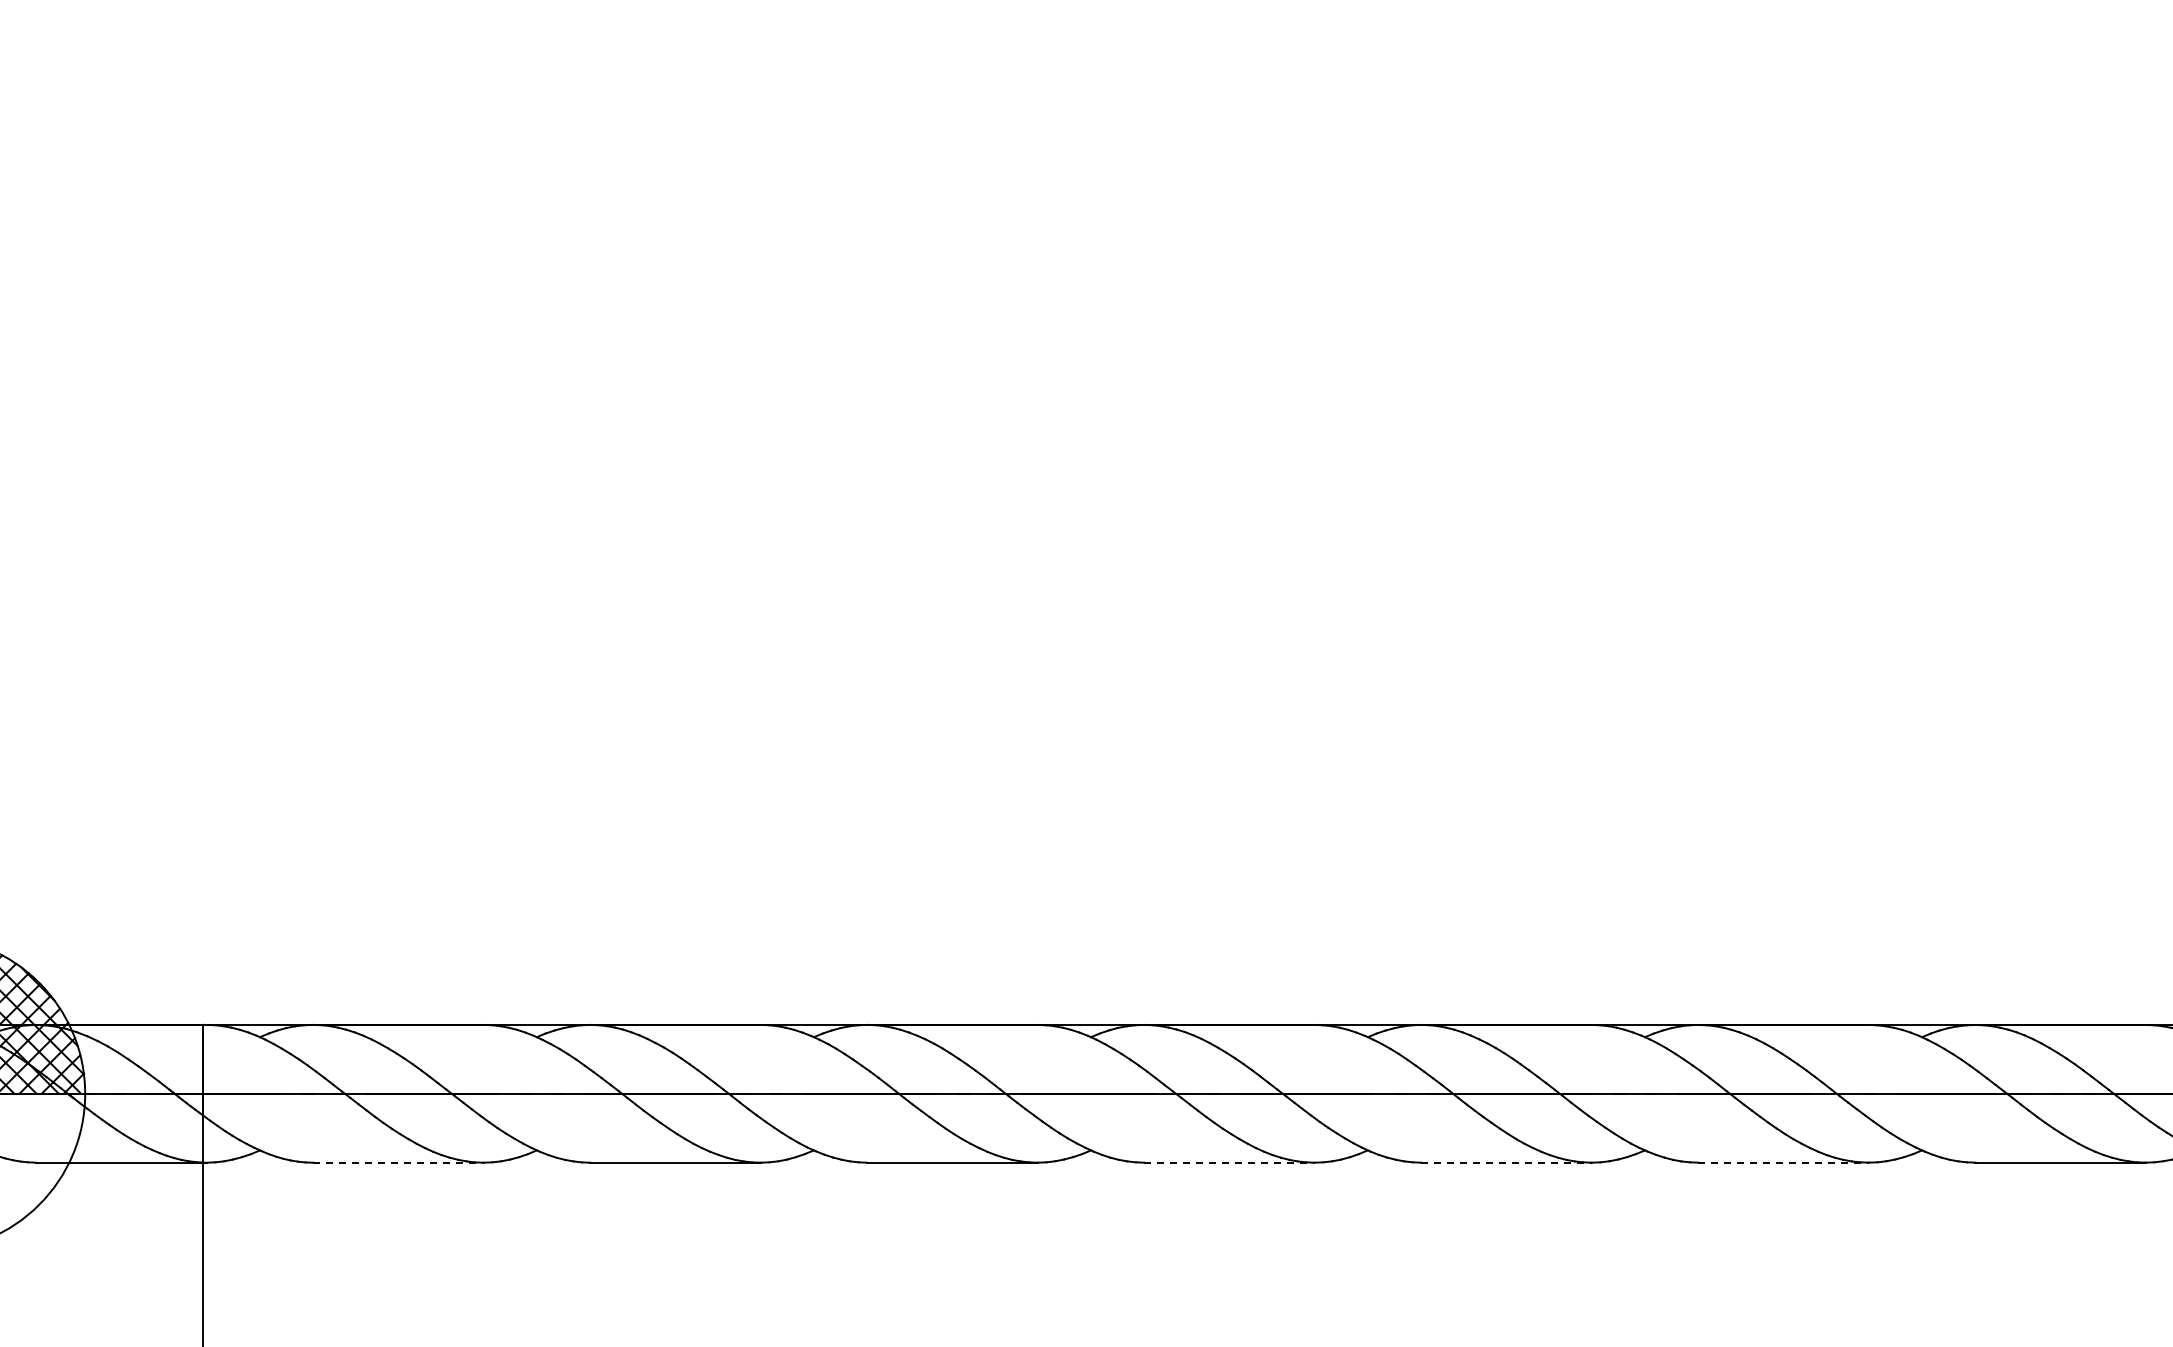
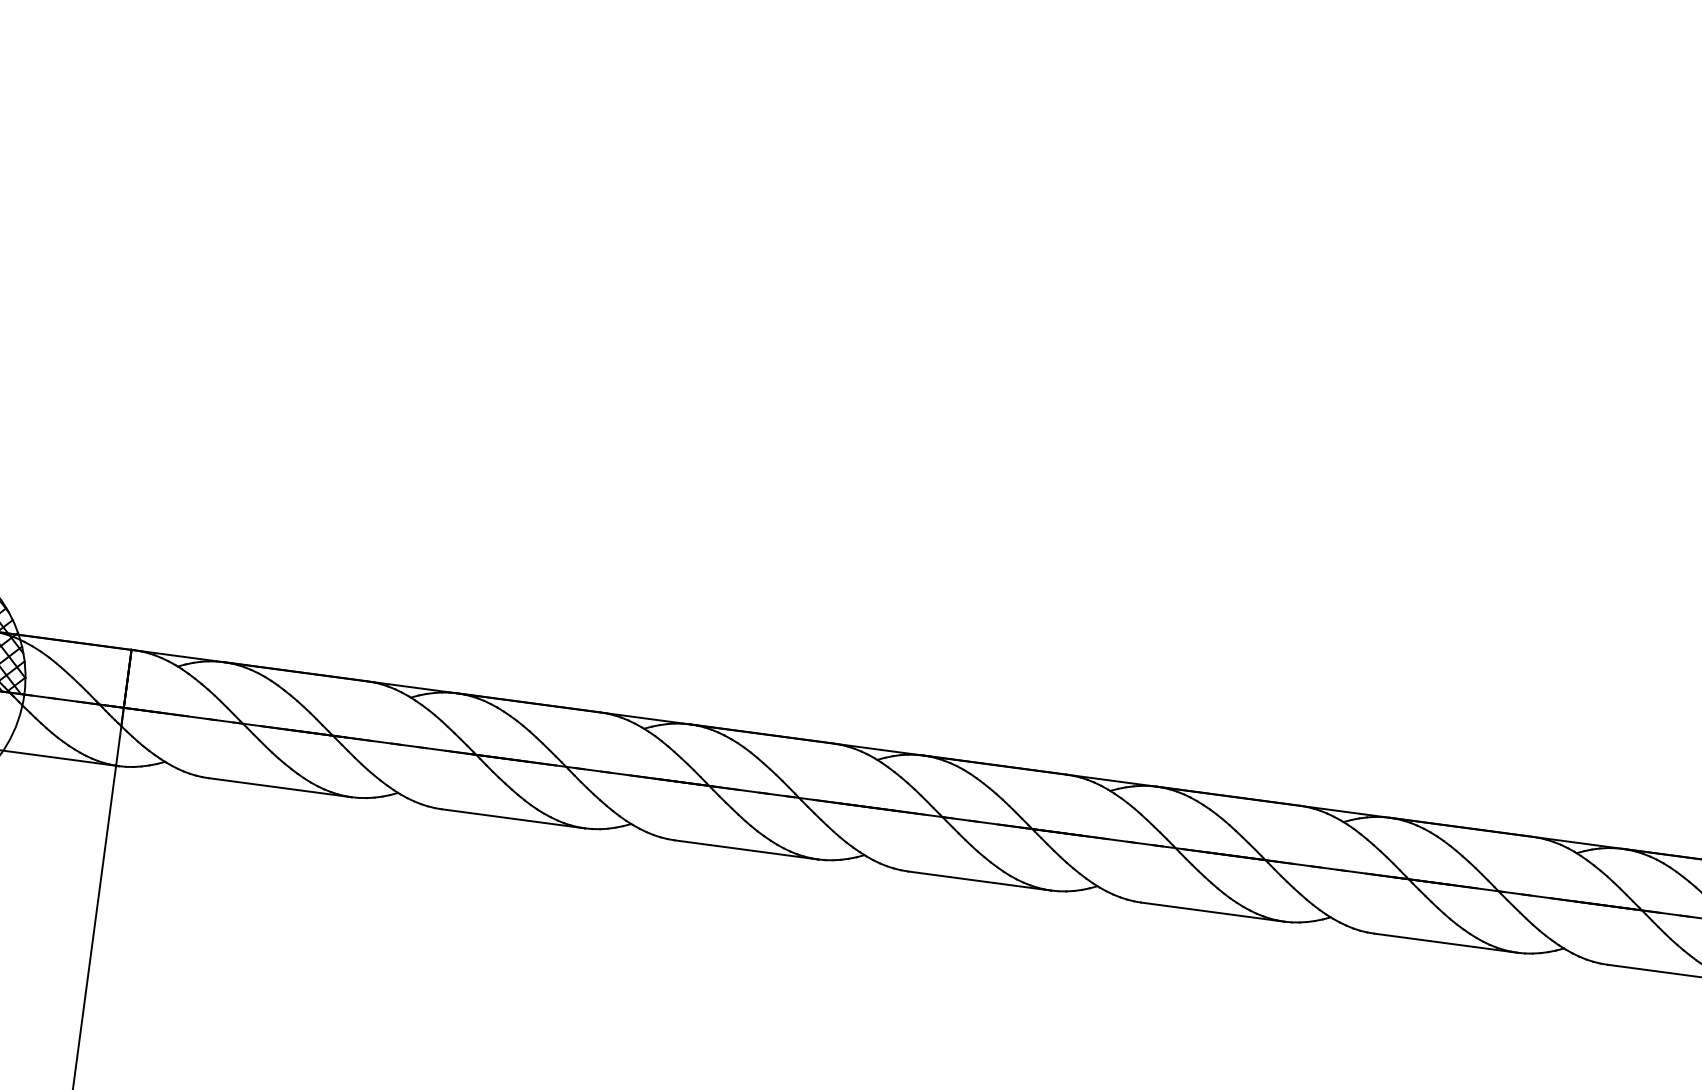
line: (398, 1162) -> (280, 787), dashed -> solid
line: (1229, 1162) -> (979, 880), dashed -> solid
line: (1506, 1162) -> (1212, 911), dashed -> solid
line: (1784, 1162) -> (1446, 943), dashed -> solid

